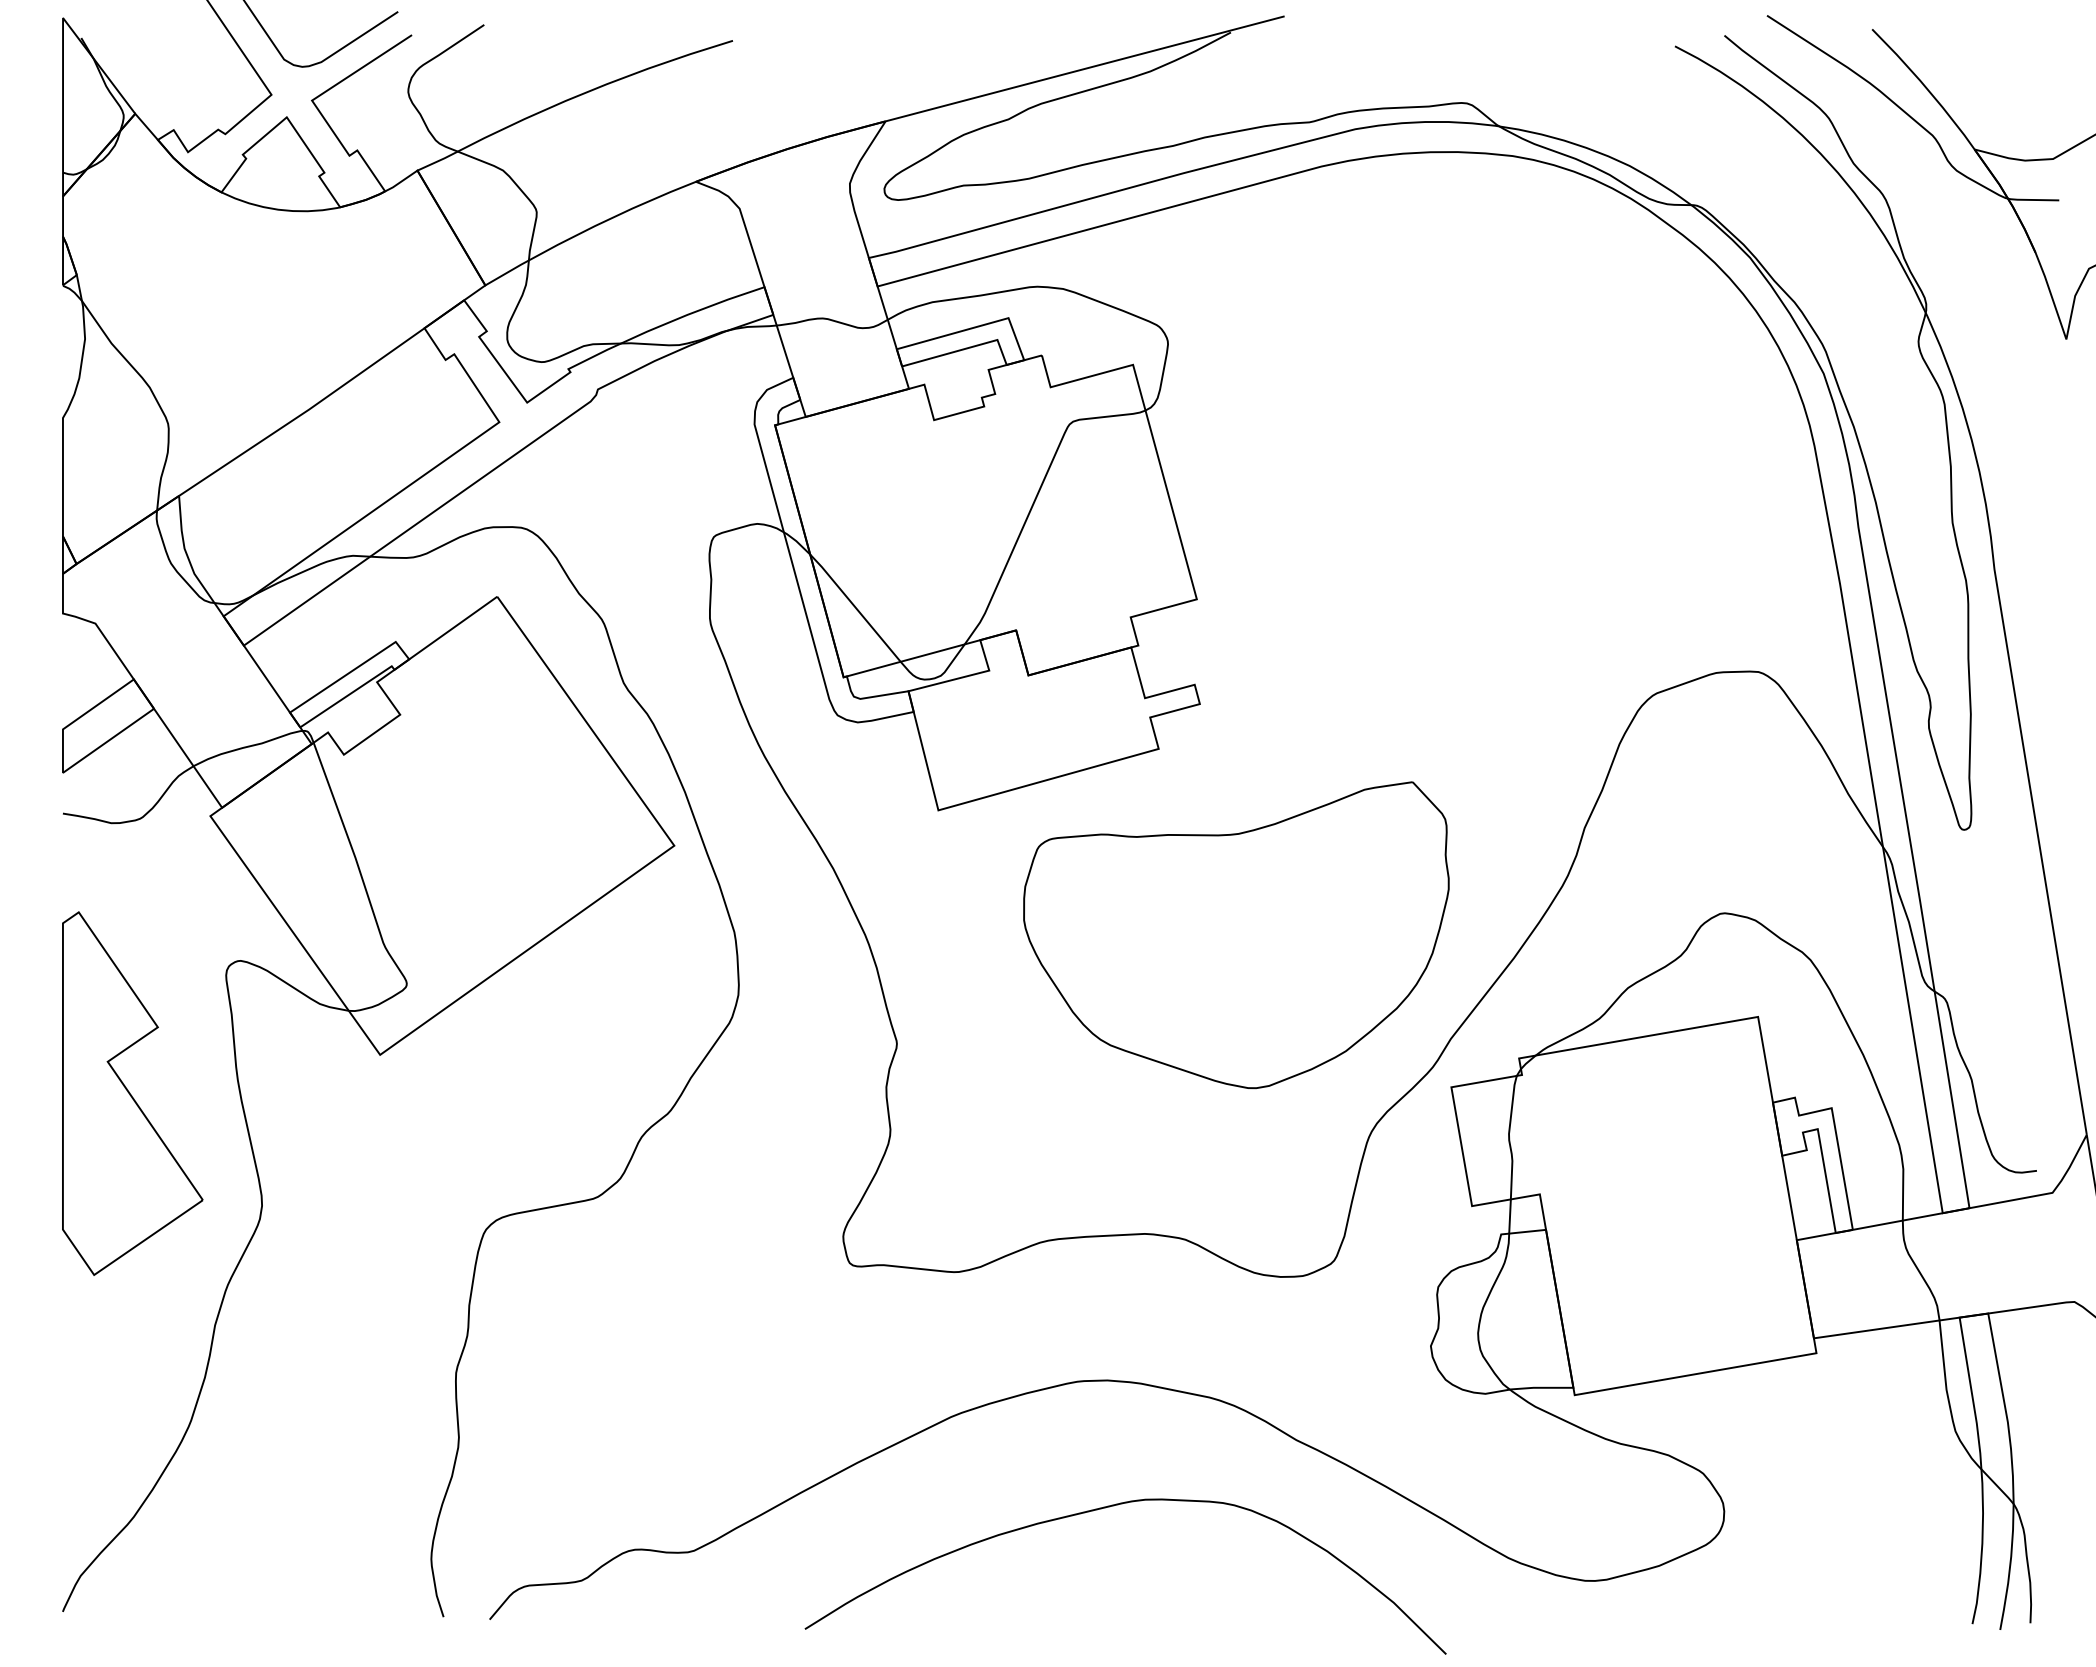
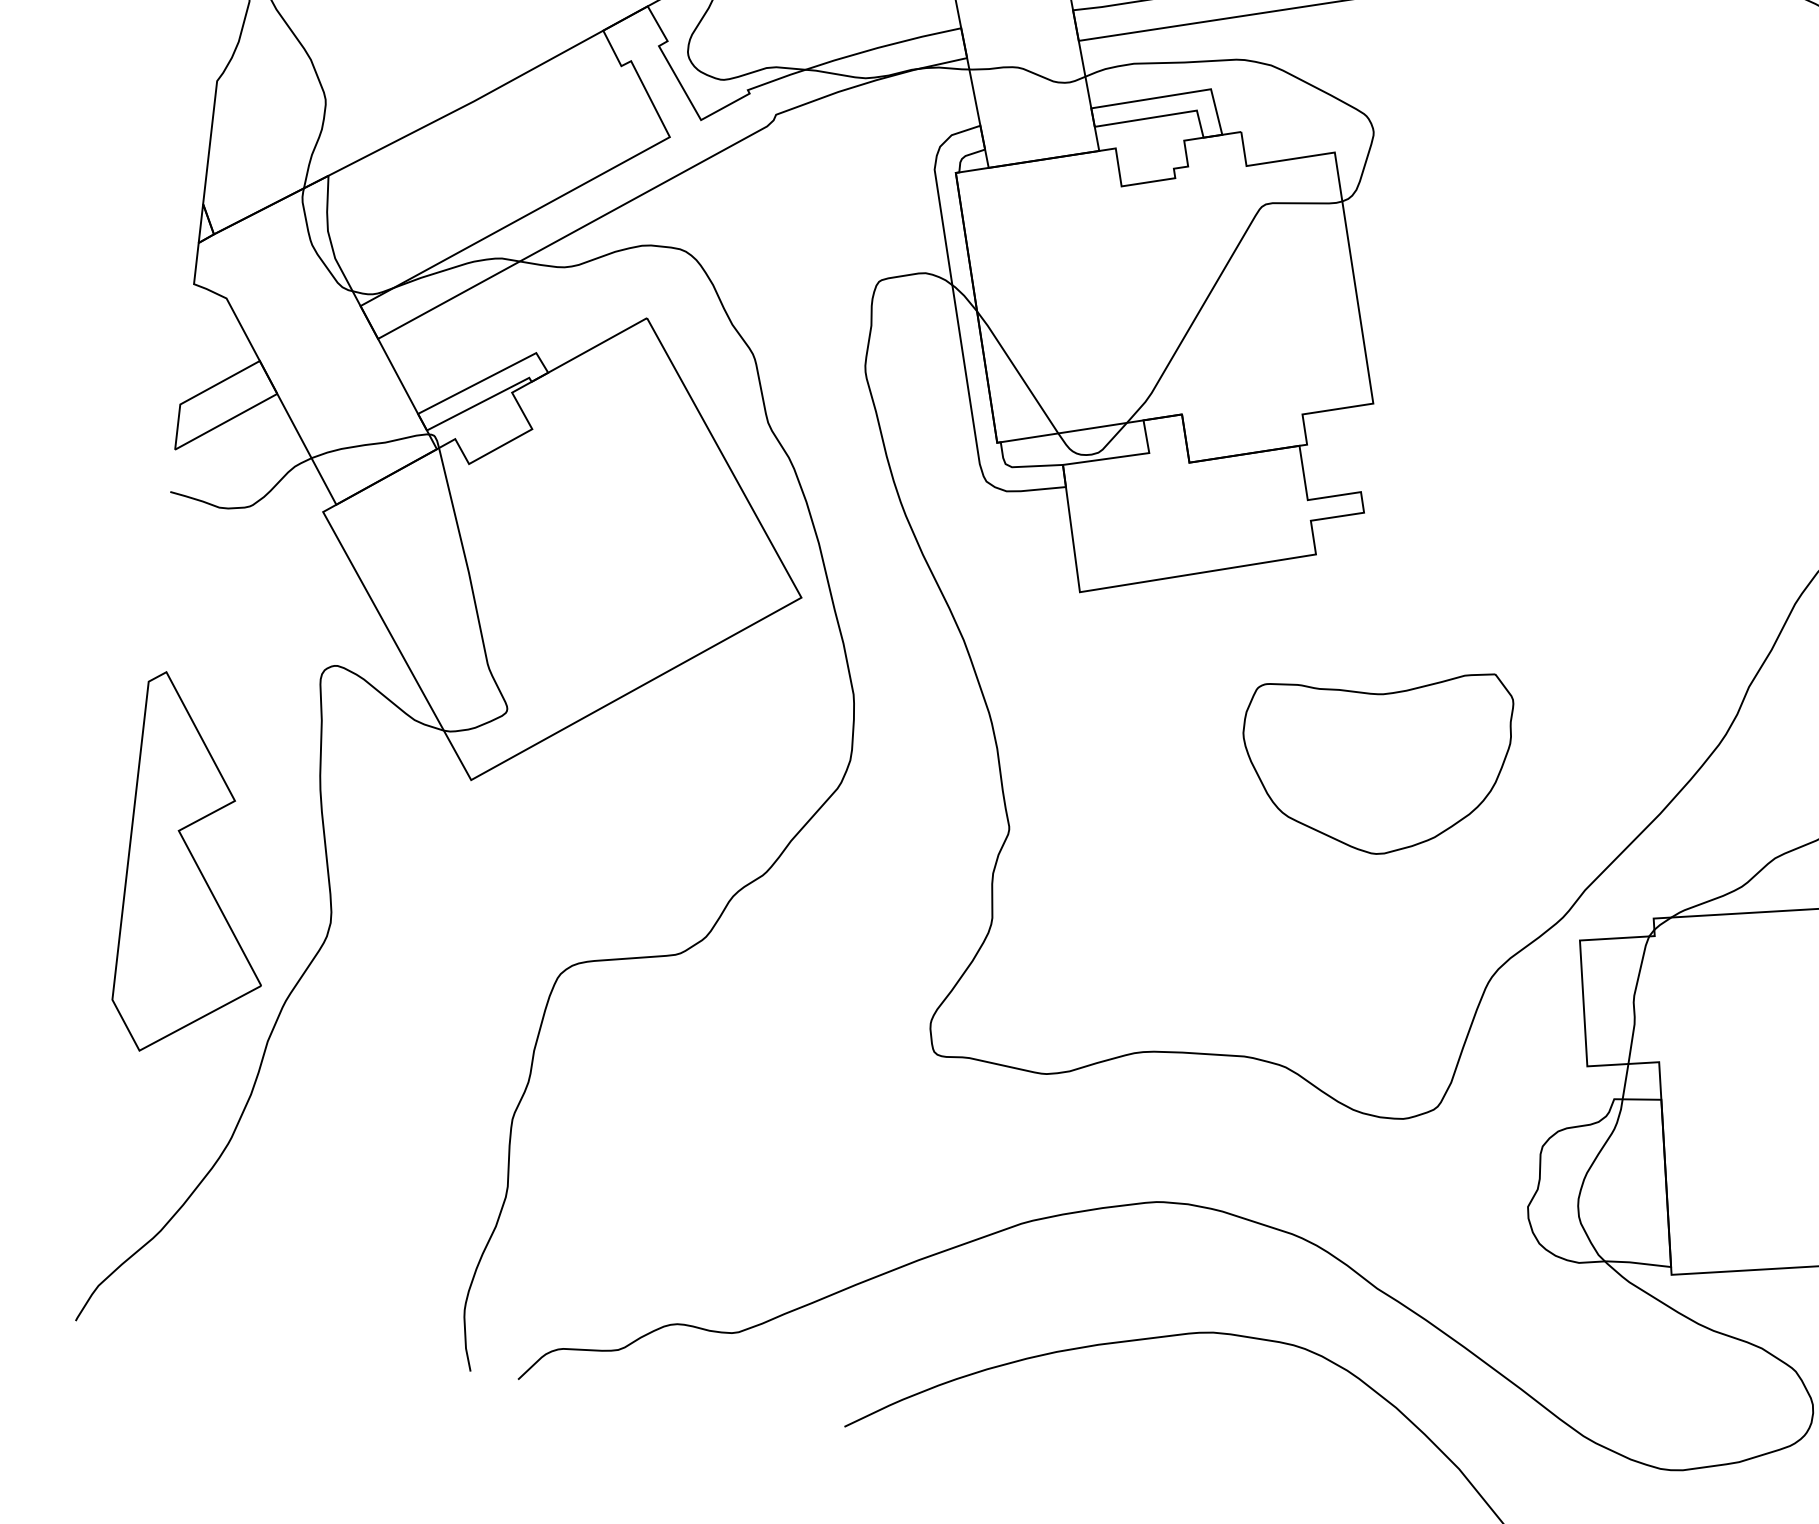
part: (1236, 935) -> (1374, 757), size x0.6
part: (132, 1093) -> (200, 866), moved

